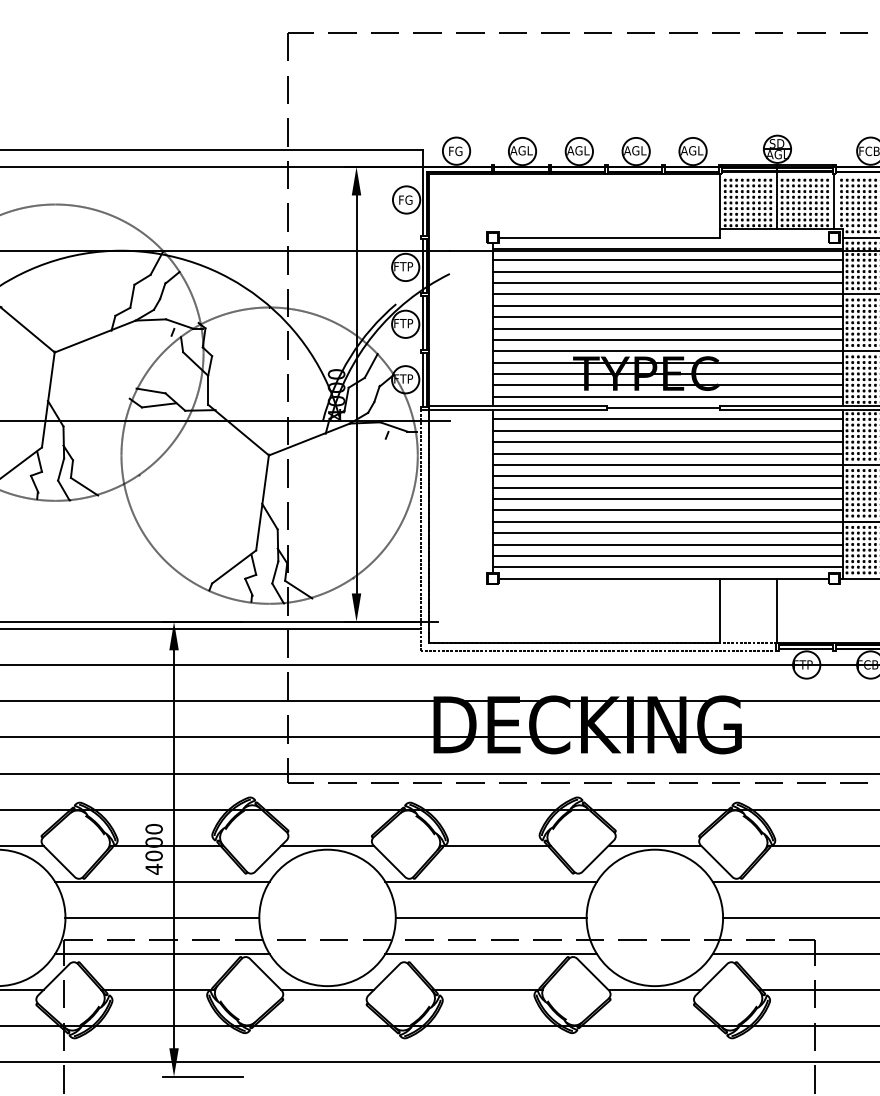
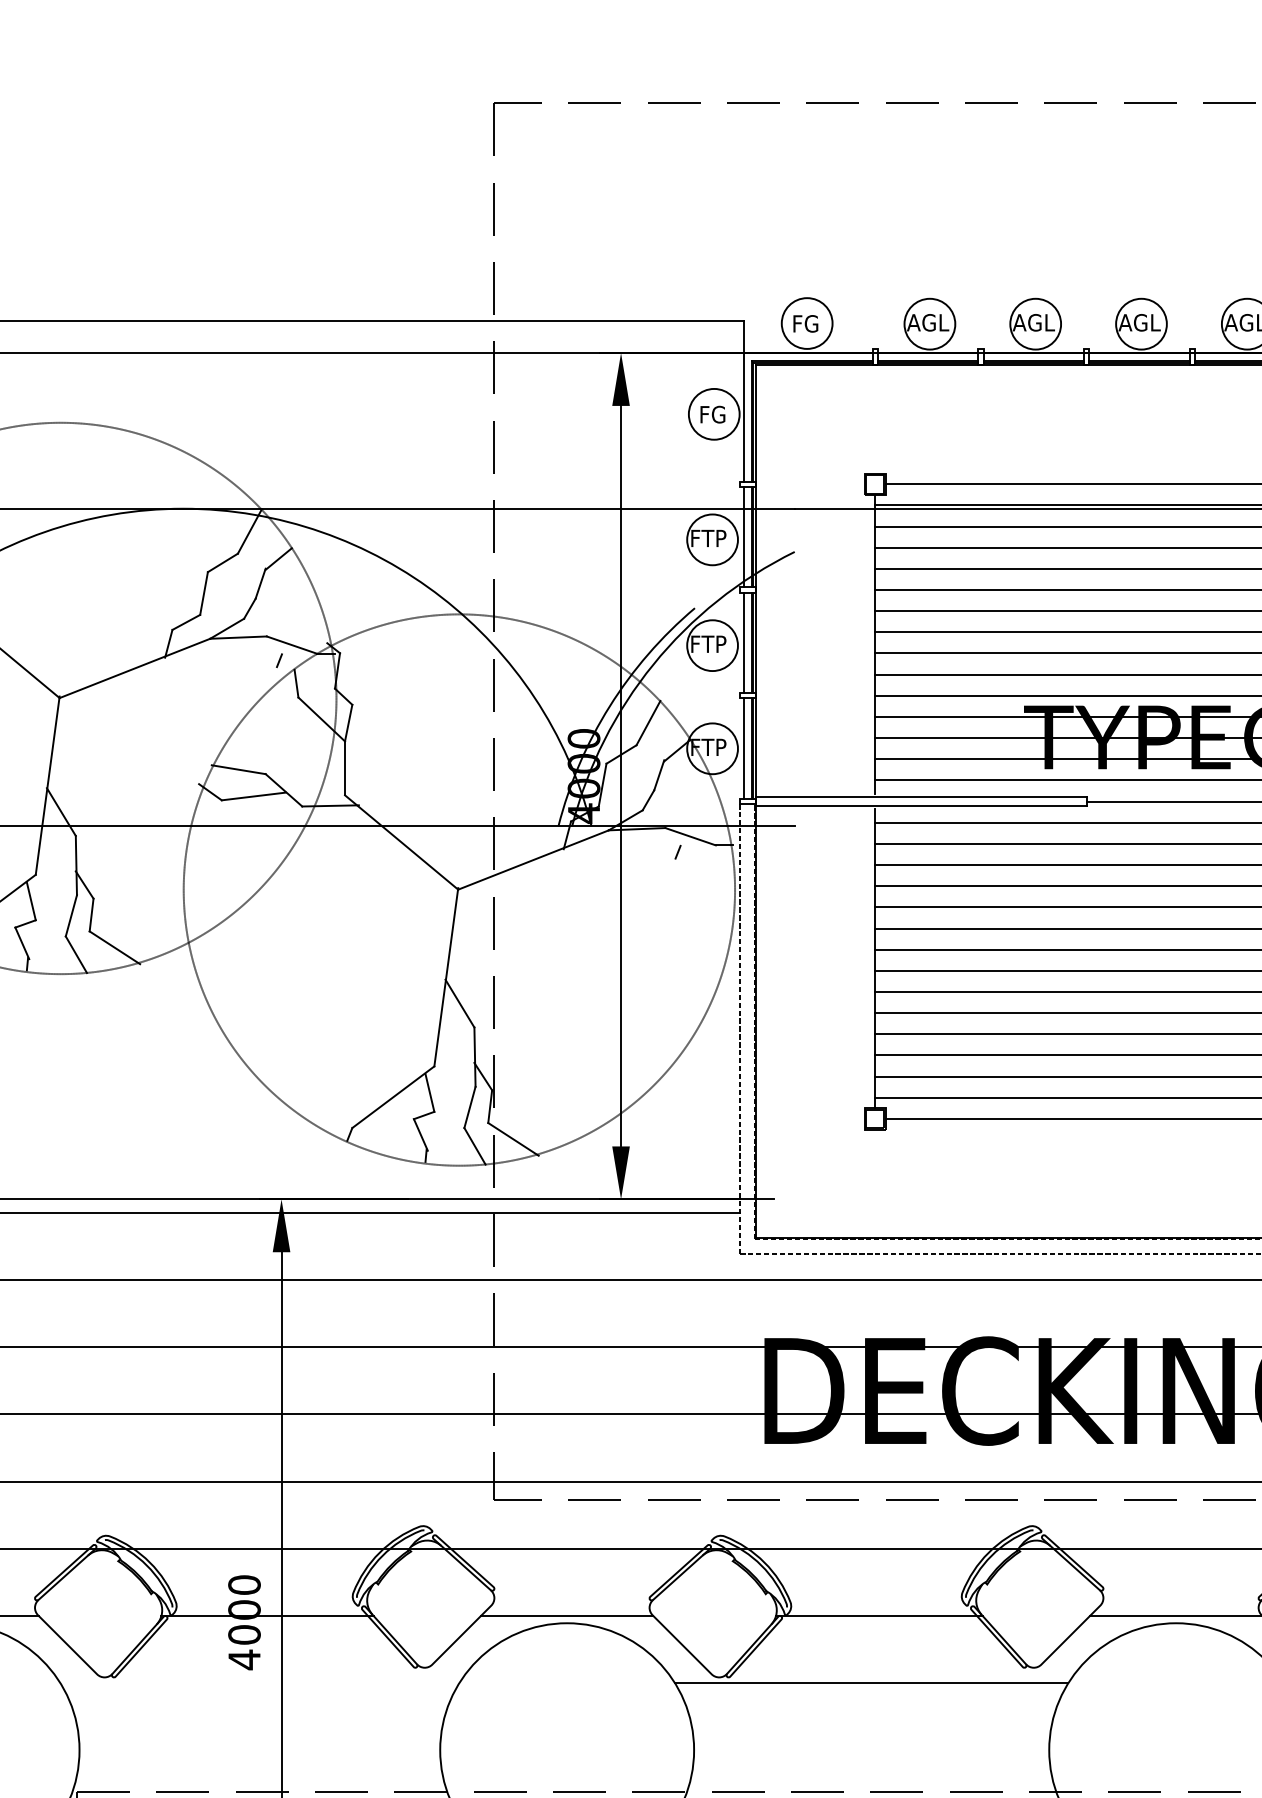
line: (162, 881) -> (260, 1682), removed
line: (162, 917) -> (260, 1749), removed
line: (490, 917) -> (870, 1749), removed

